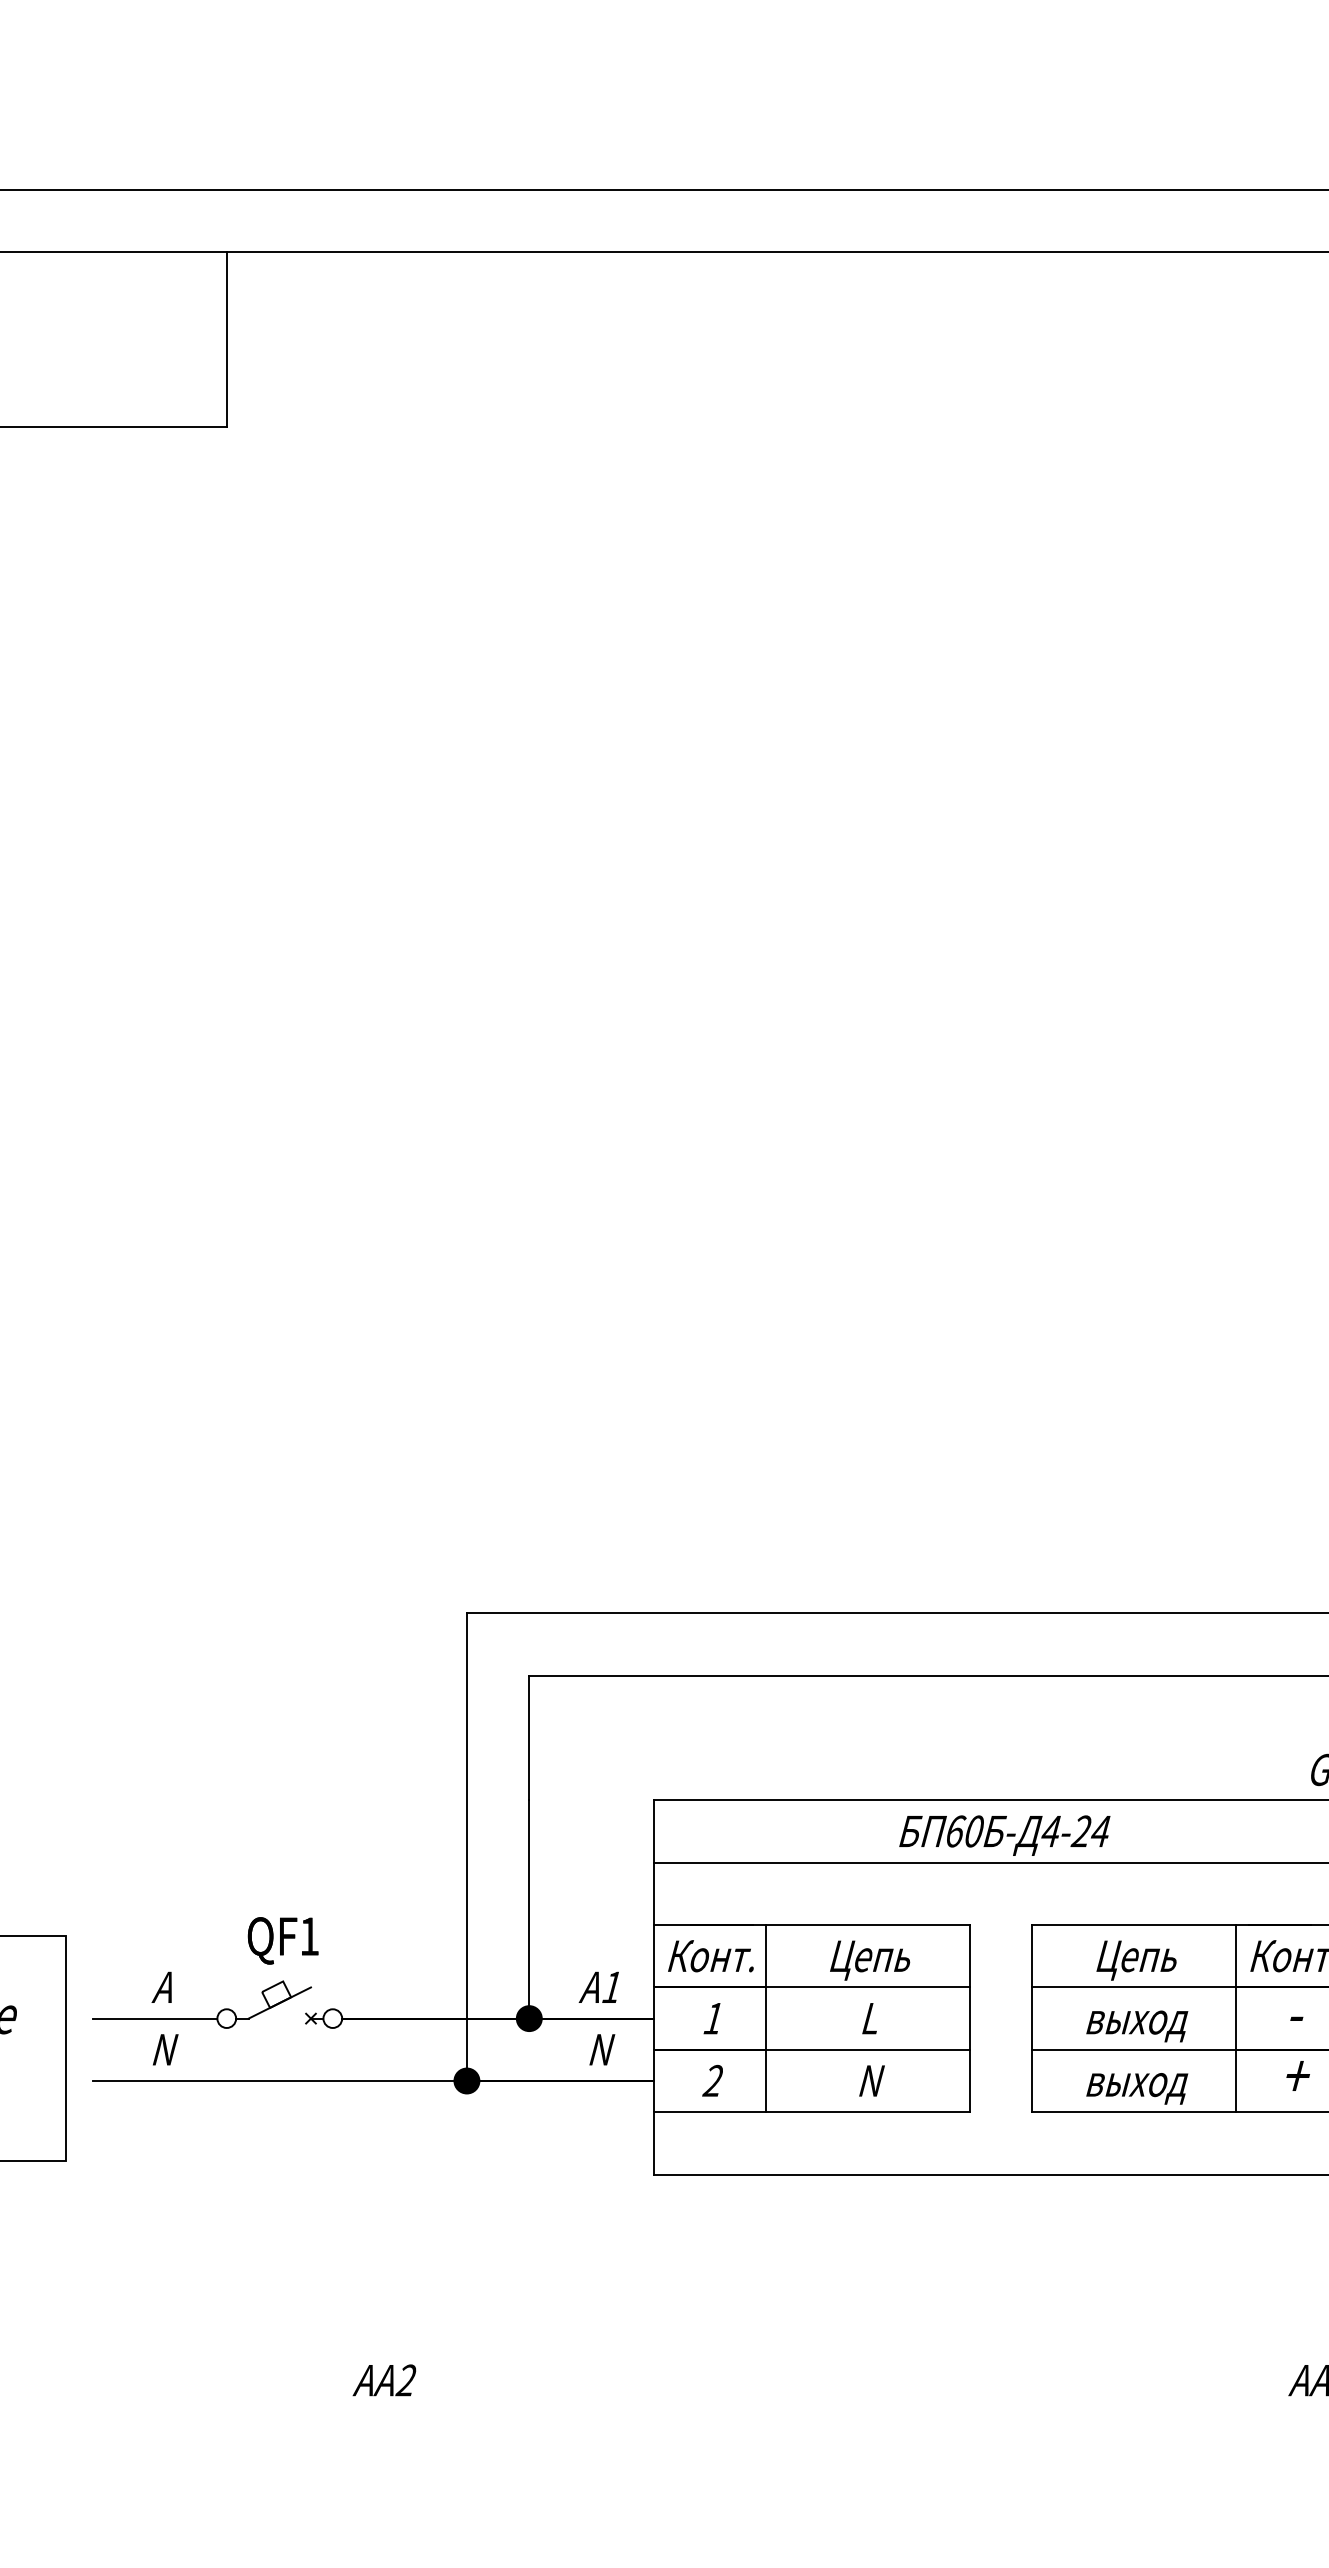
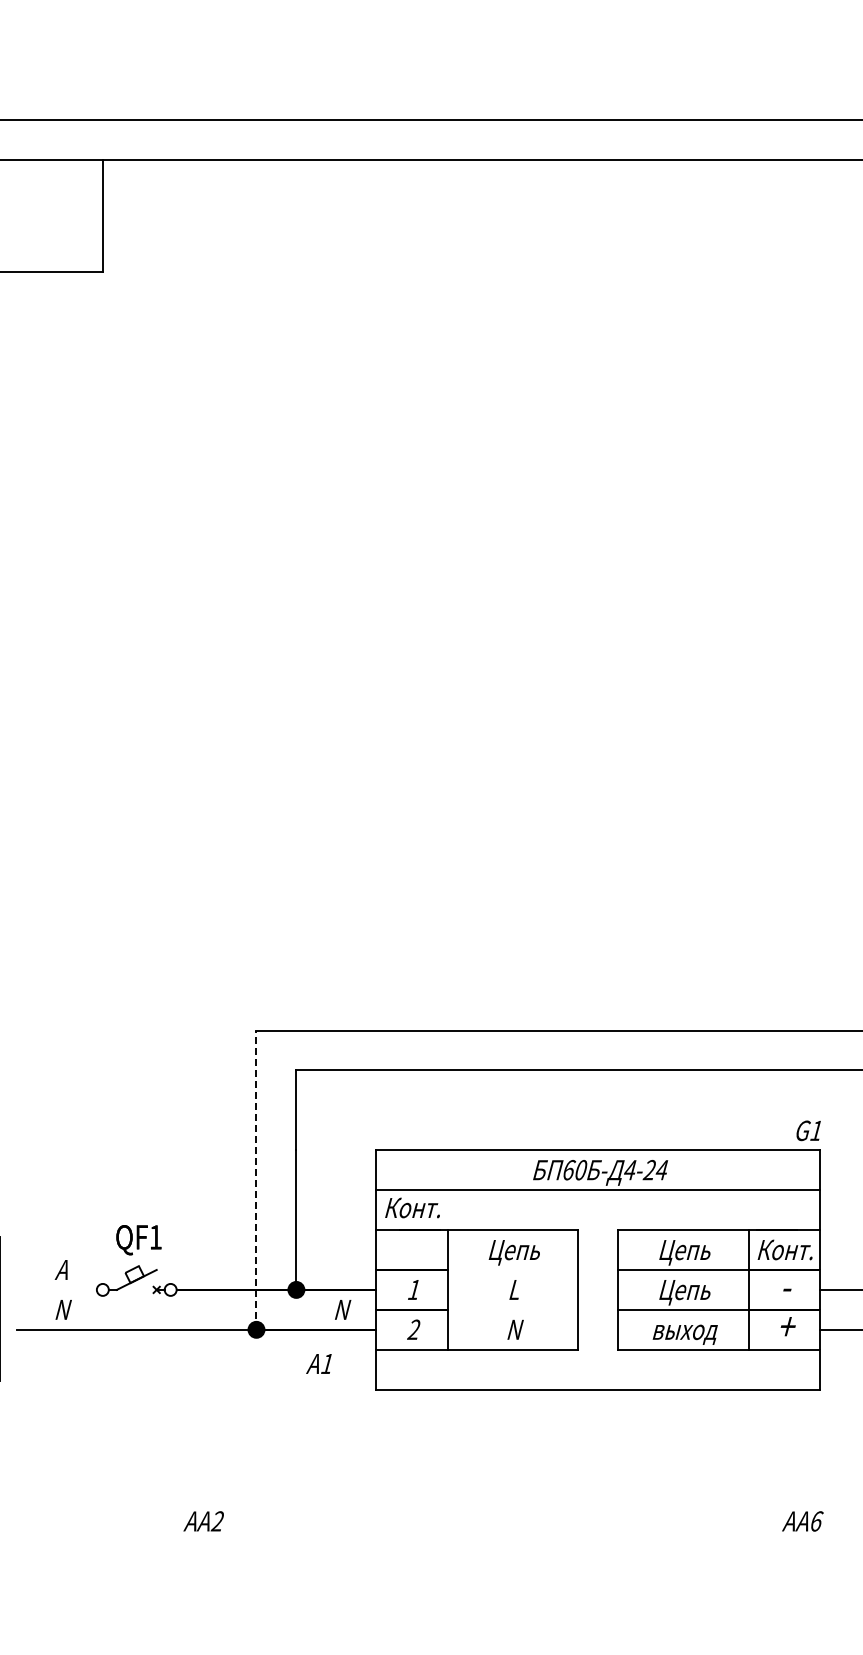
line: (466, 1847) -> (256, 1180), solid -> dashed
text: (710, 1955) -> (412, 1207), moved
text: (598, 1986) -> (318, 1363), moved
line: (867, 1986) -> (512, 1269), removed
line: (154, 2017) -> (56, 1289), removed
text: (1135, 2022) -> (684, 1292), выход -> Цепь
line: (867, 2049) -> (512, 1309), removed

